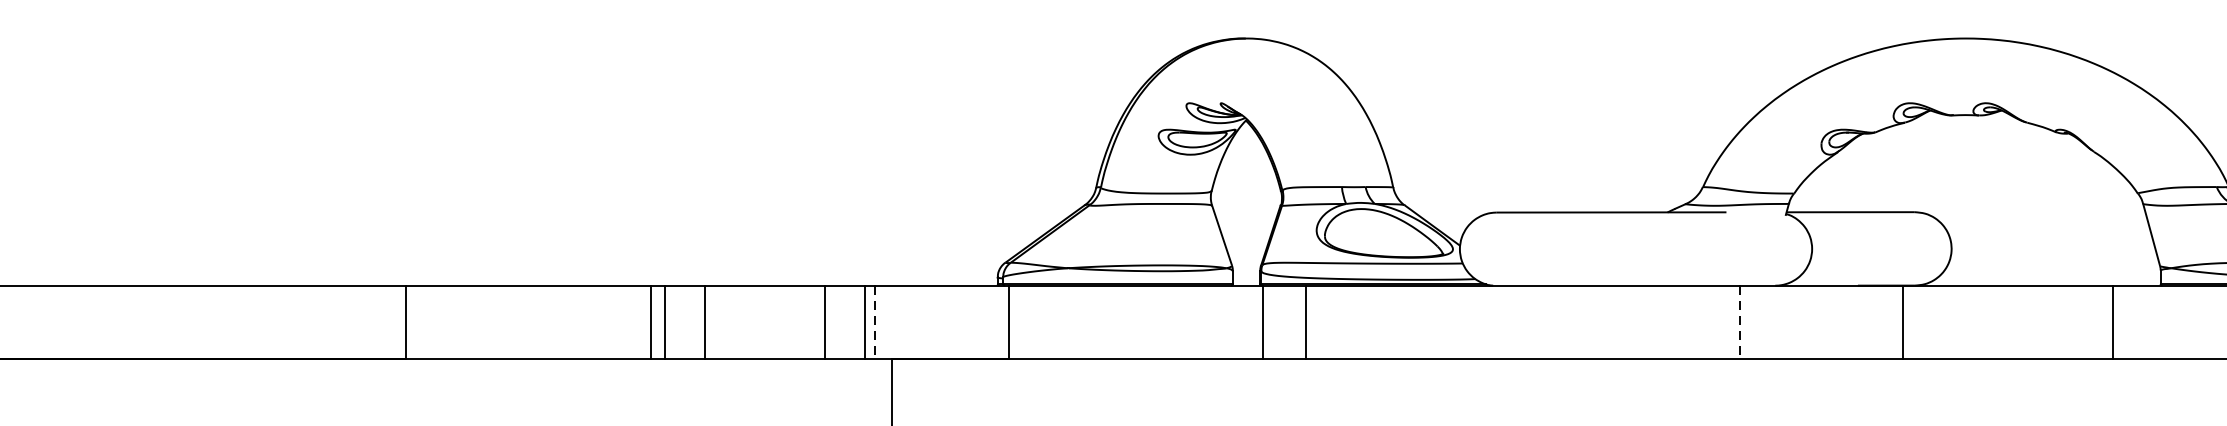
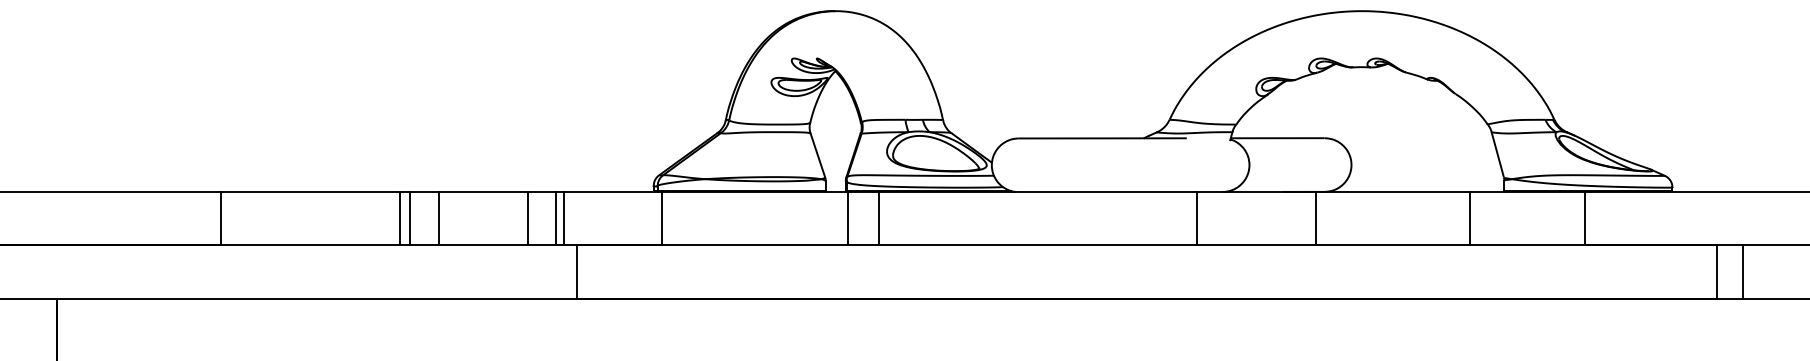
line: (875, 321) -> (564, 218), dashed -> solid
line: (1739, 321) -> (1196, 218), dashed -> solid

